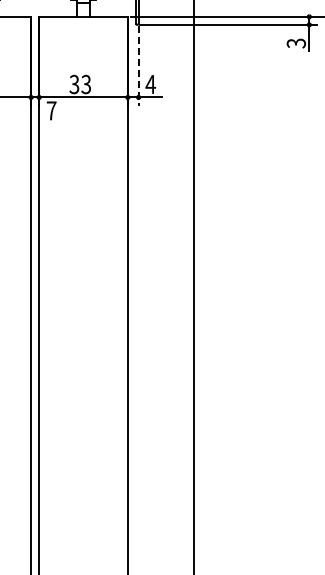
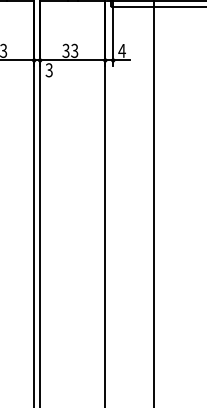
line: (138, 65) -> (113, 36), dashed -> solid
text: (51, 110) -> (49, 70), 7 -> 3

